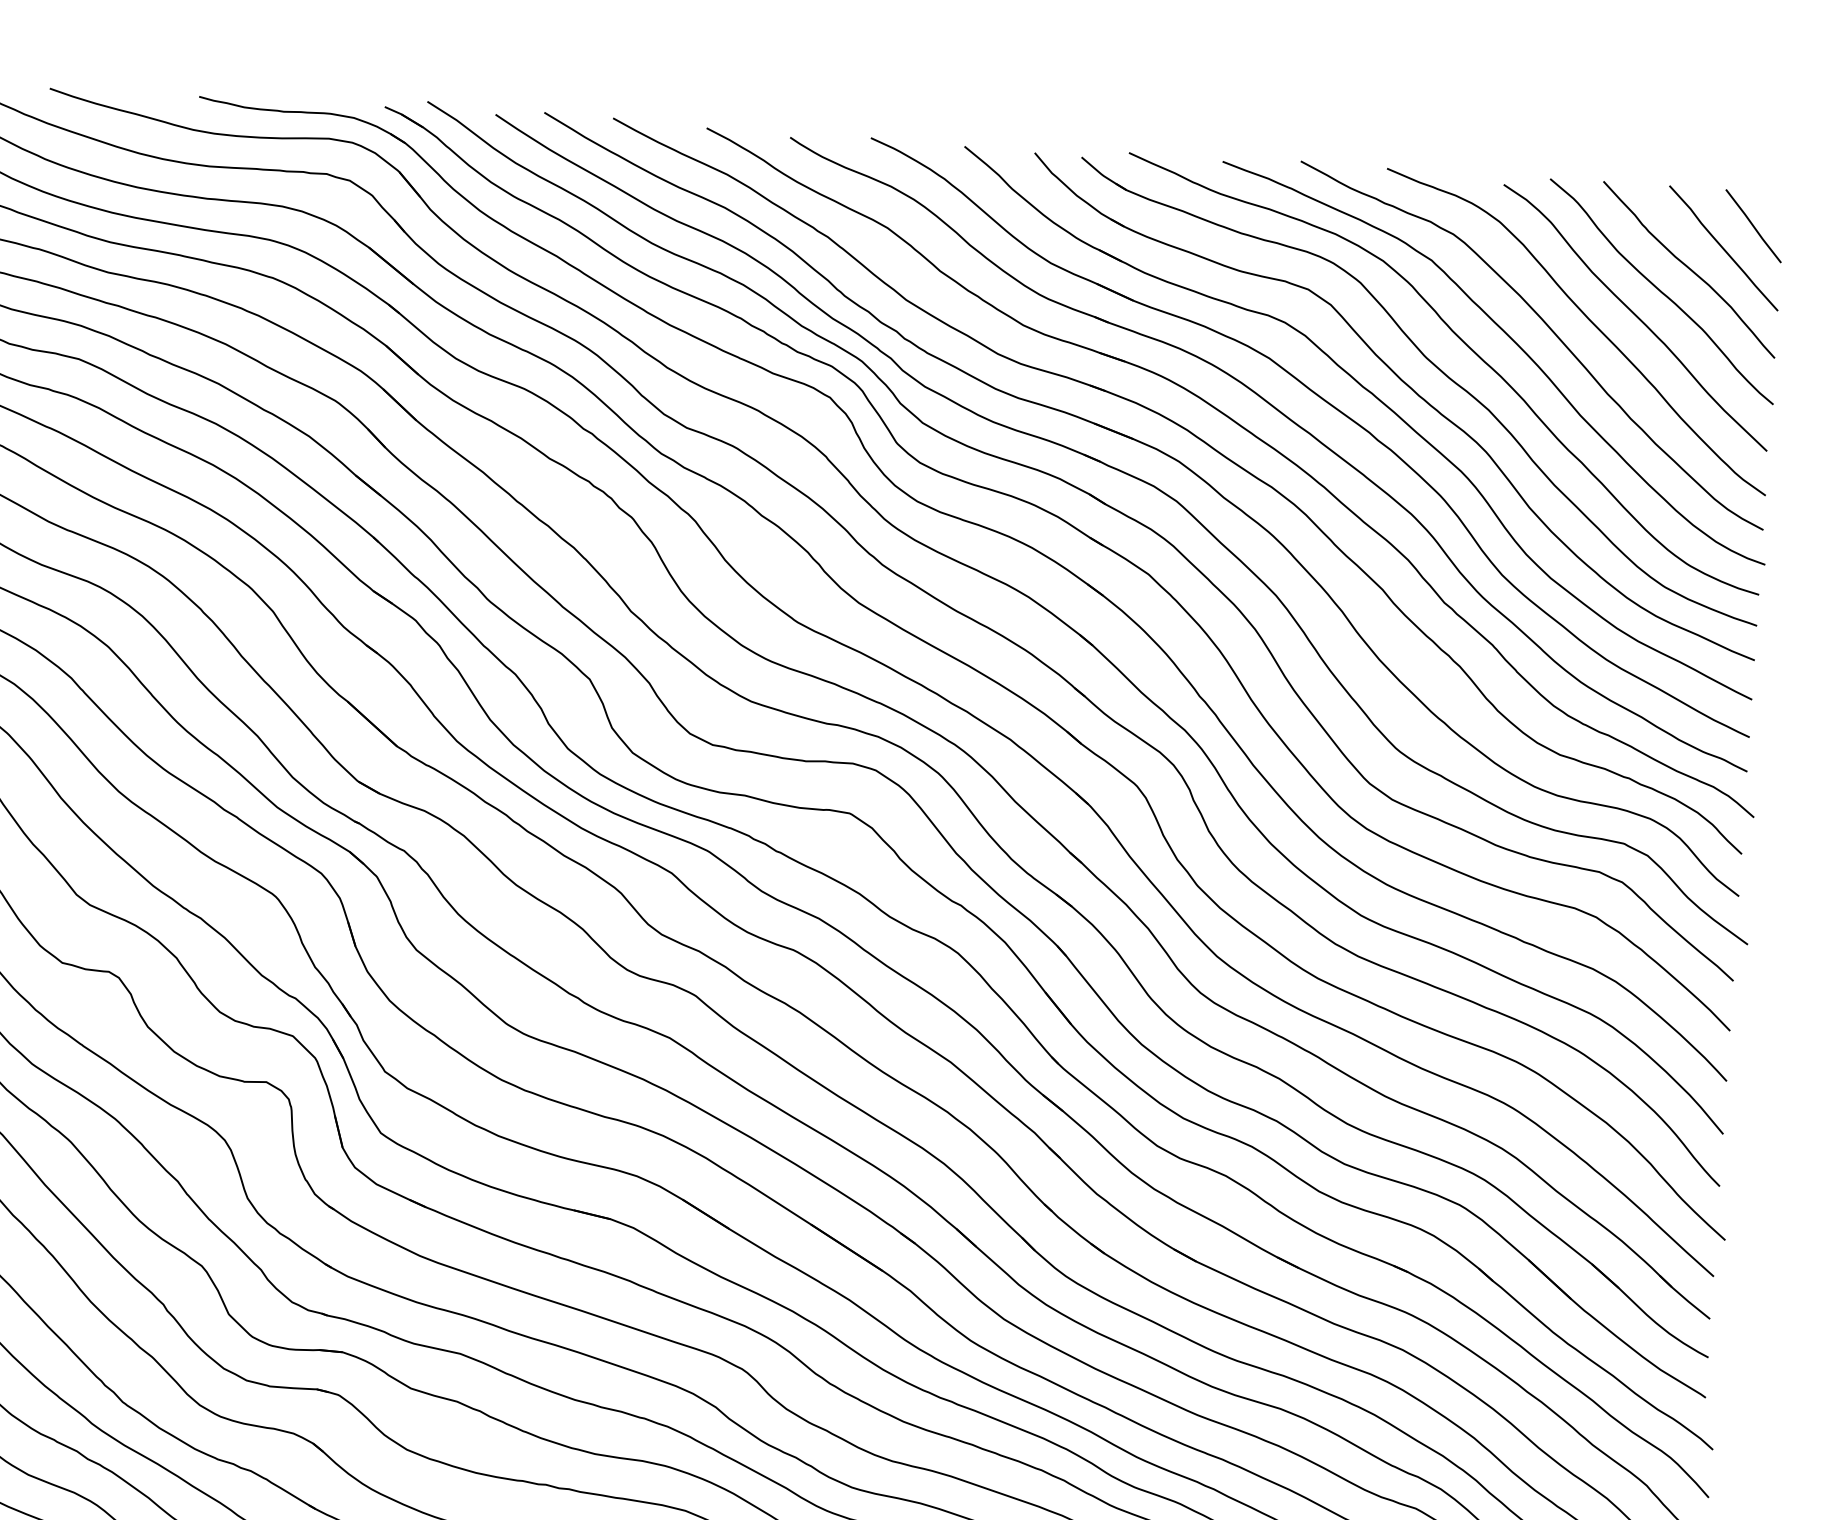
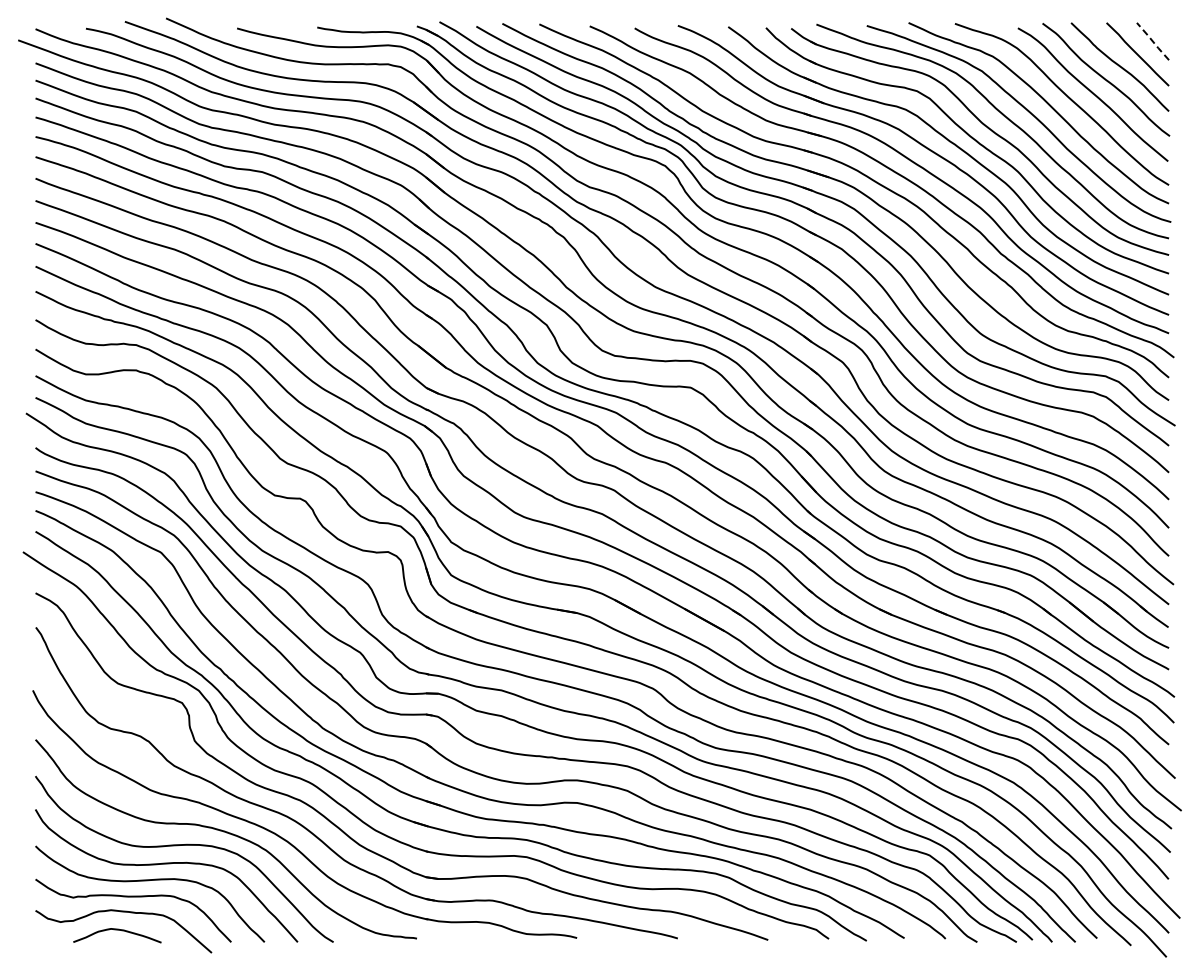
line: (1752, 226) -> (1152, 41), solid -> dashed

